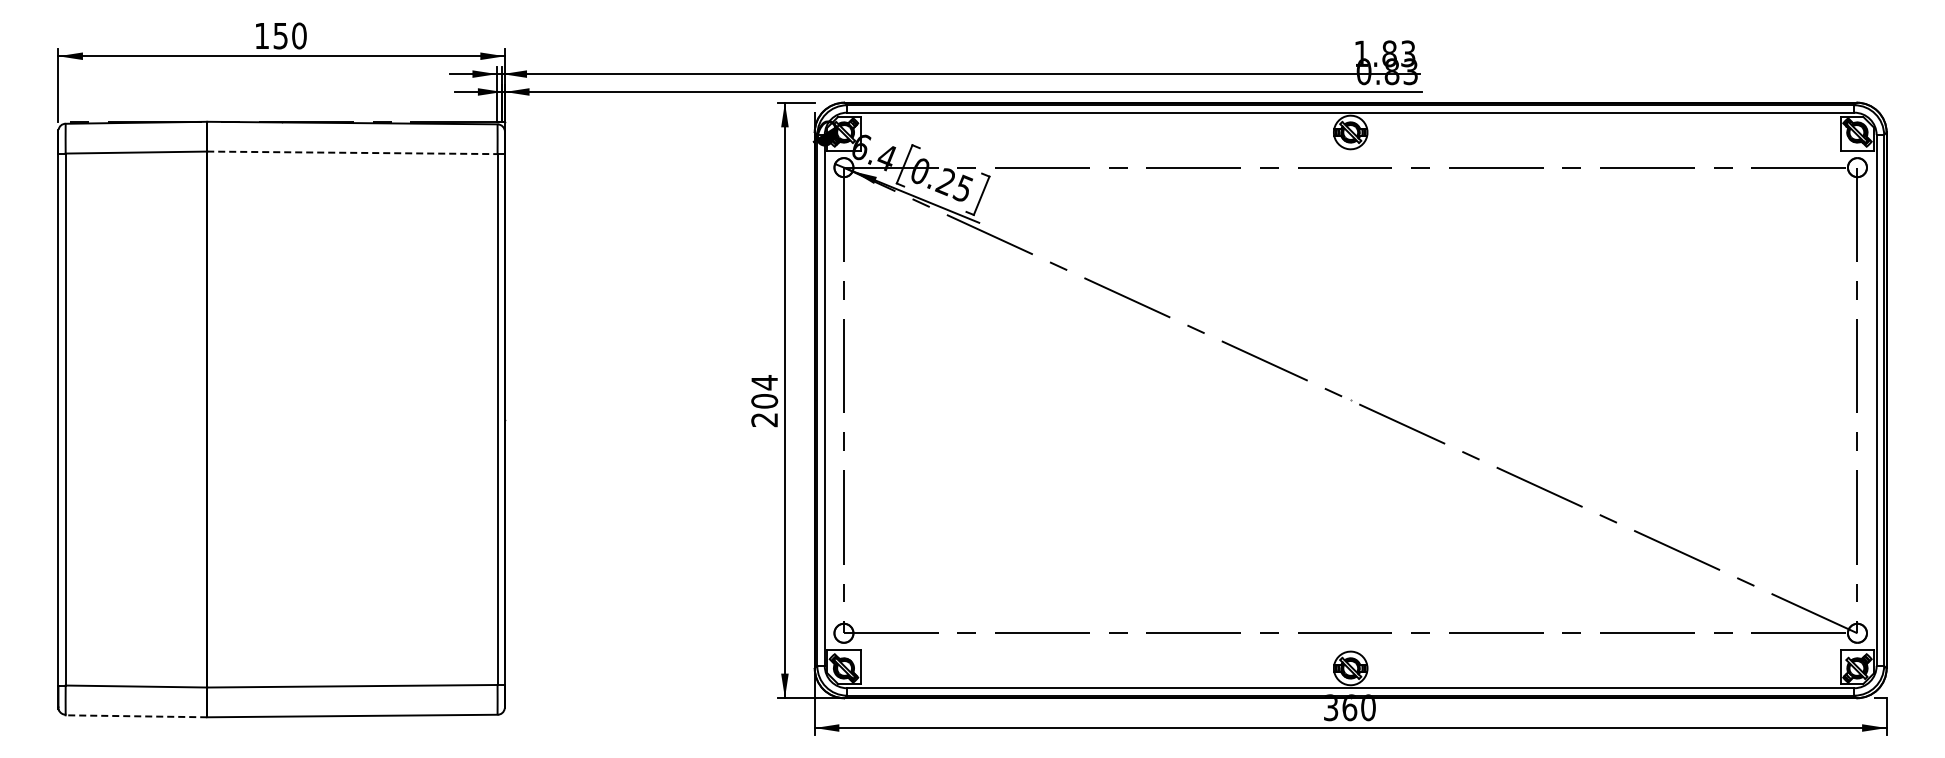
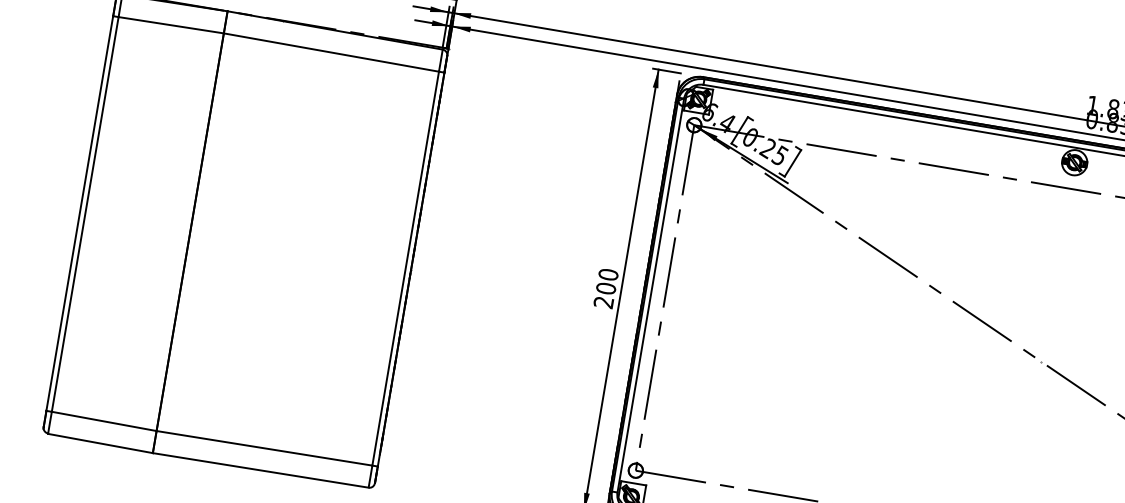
line: (352, 152) -> (331, 52), dashed -> solid
text: (764, 382) -> (608, 274), 204 -> 200
line: (136, 716) -> (100, 443), dashed -> solid

